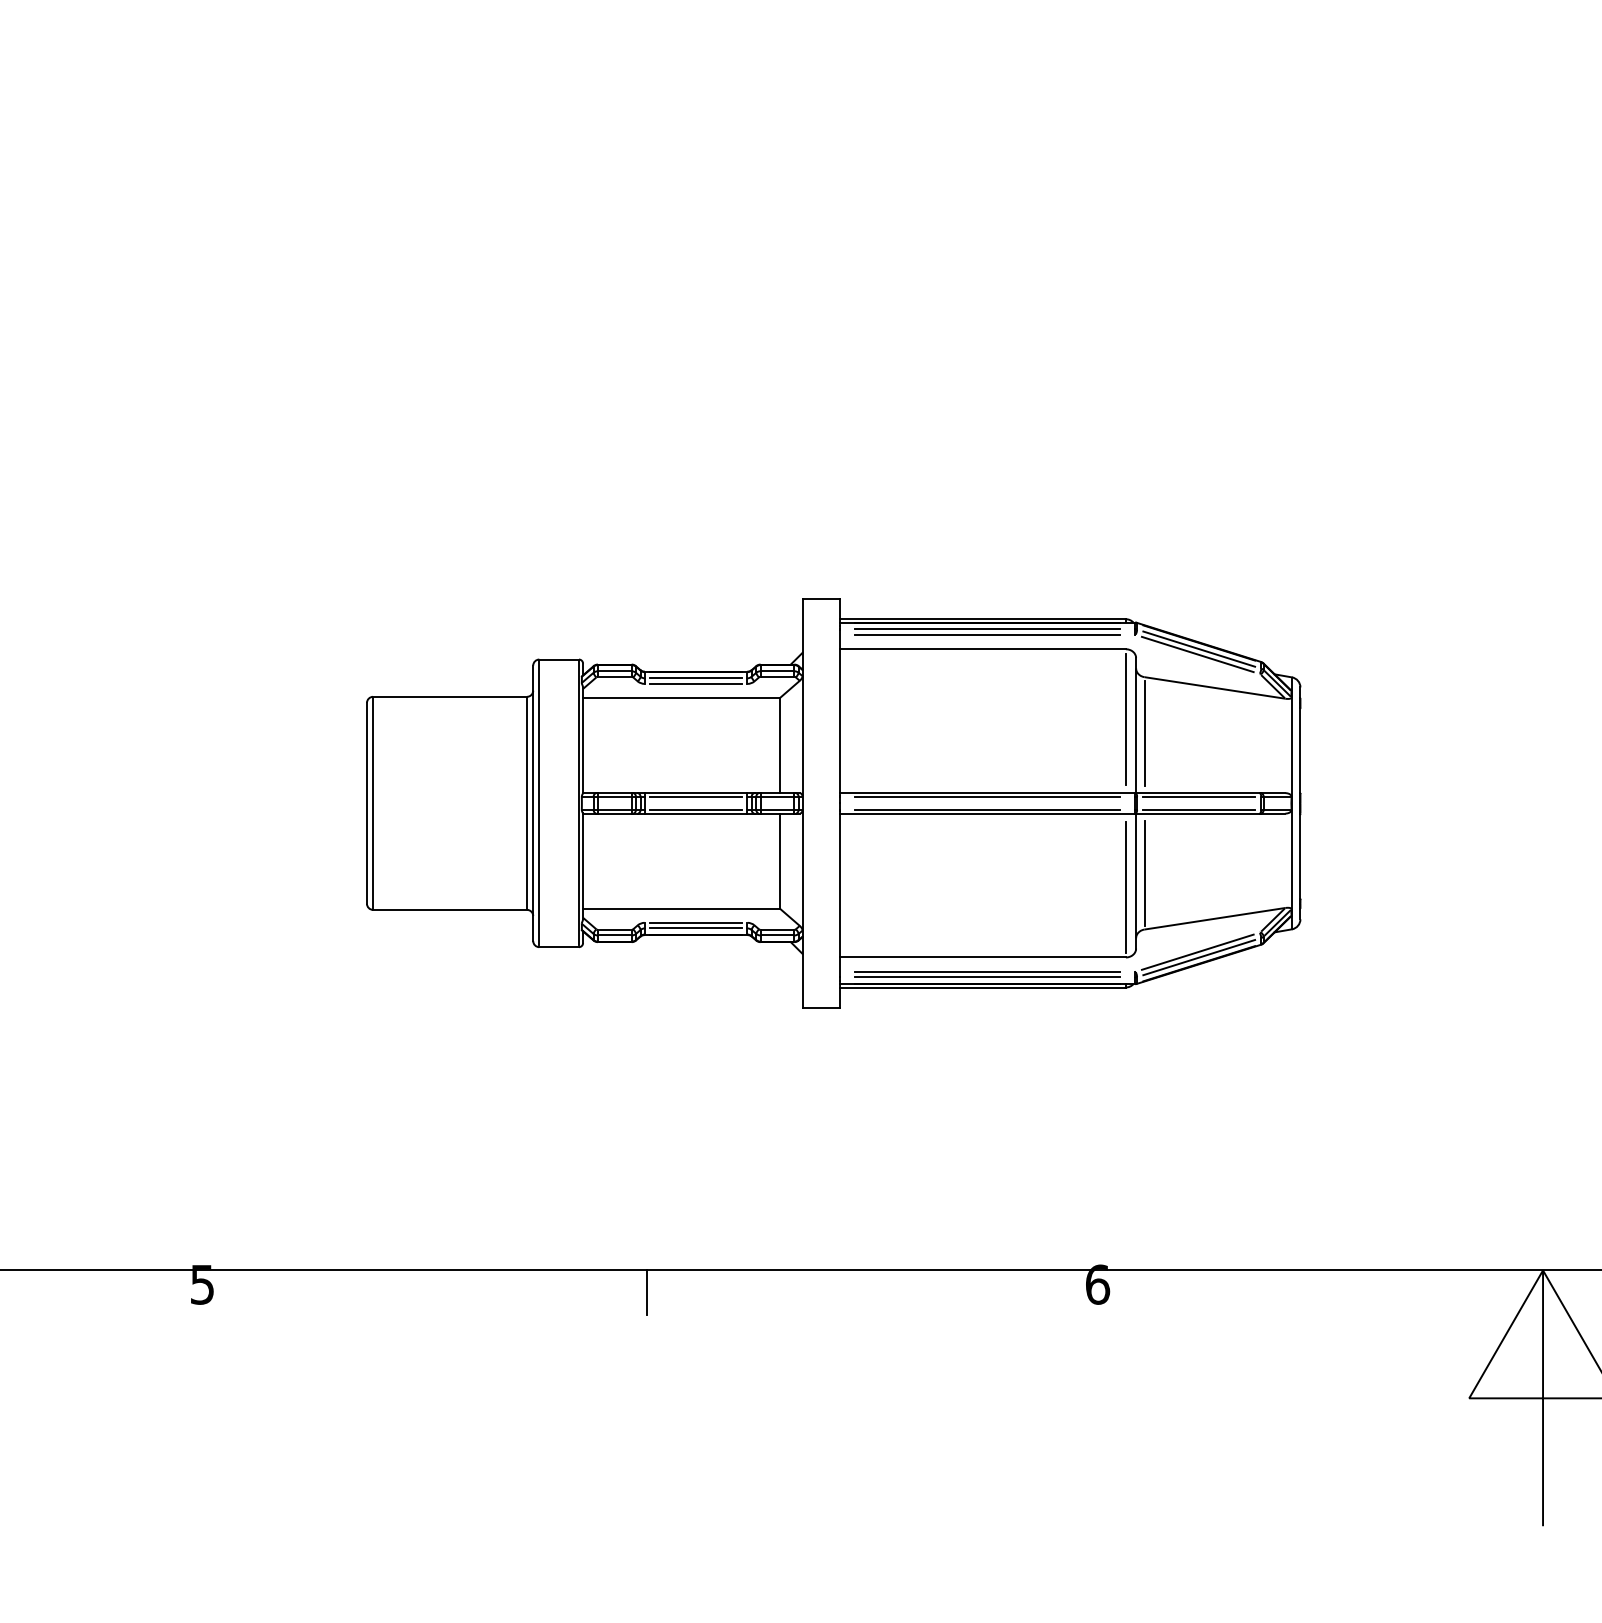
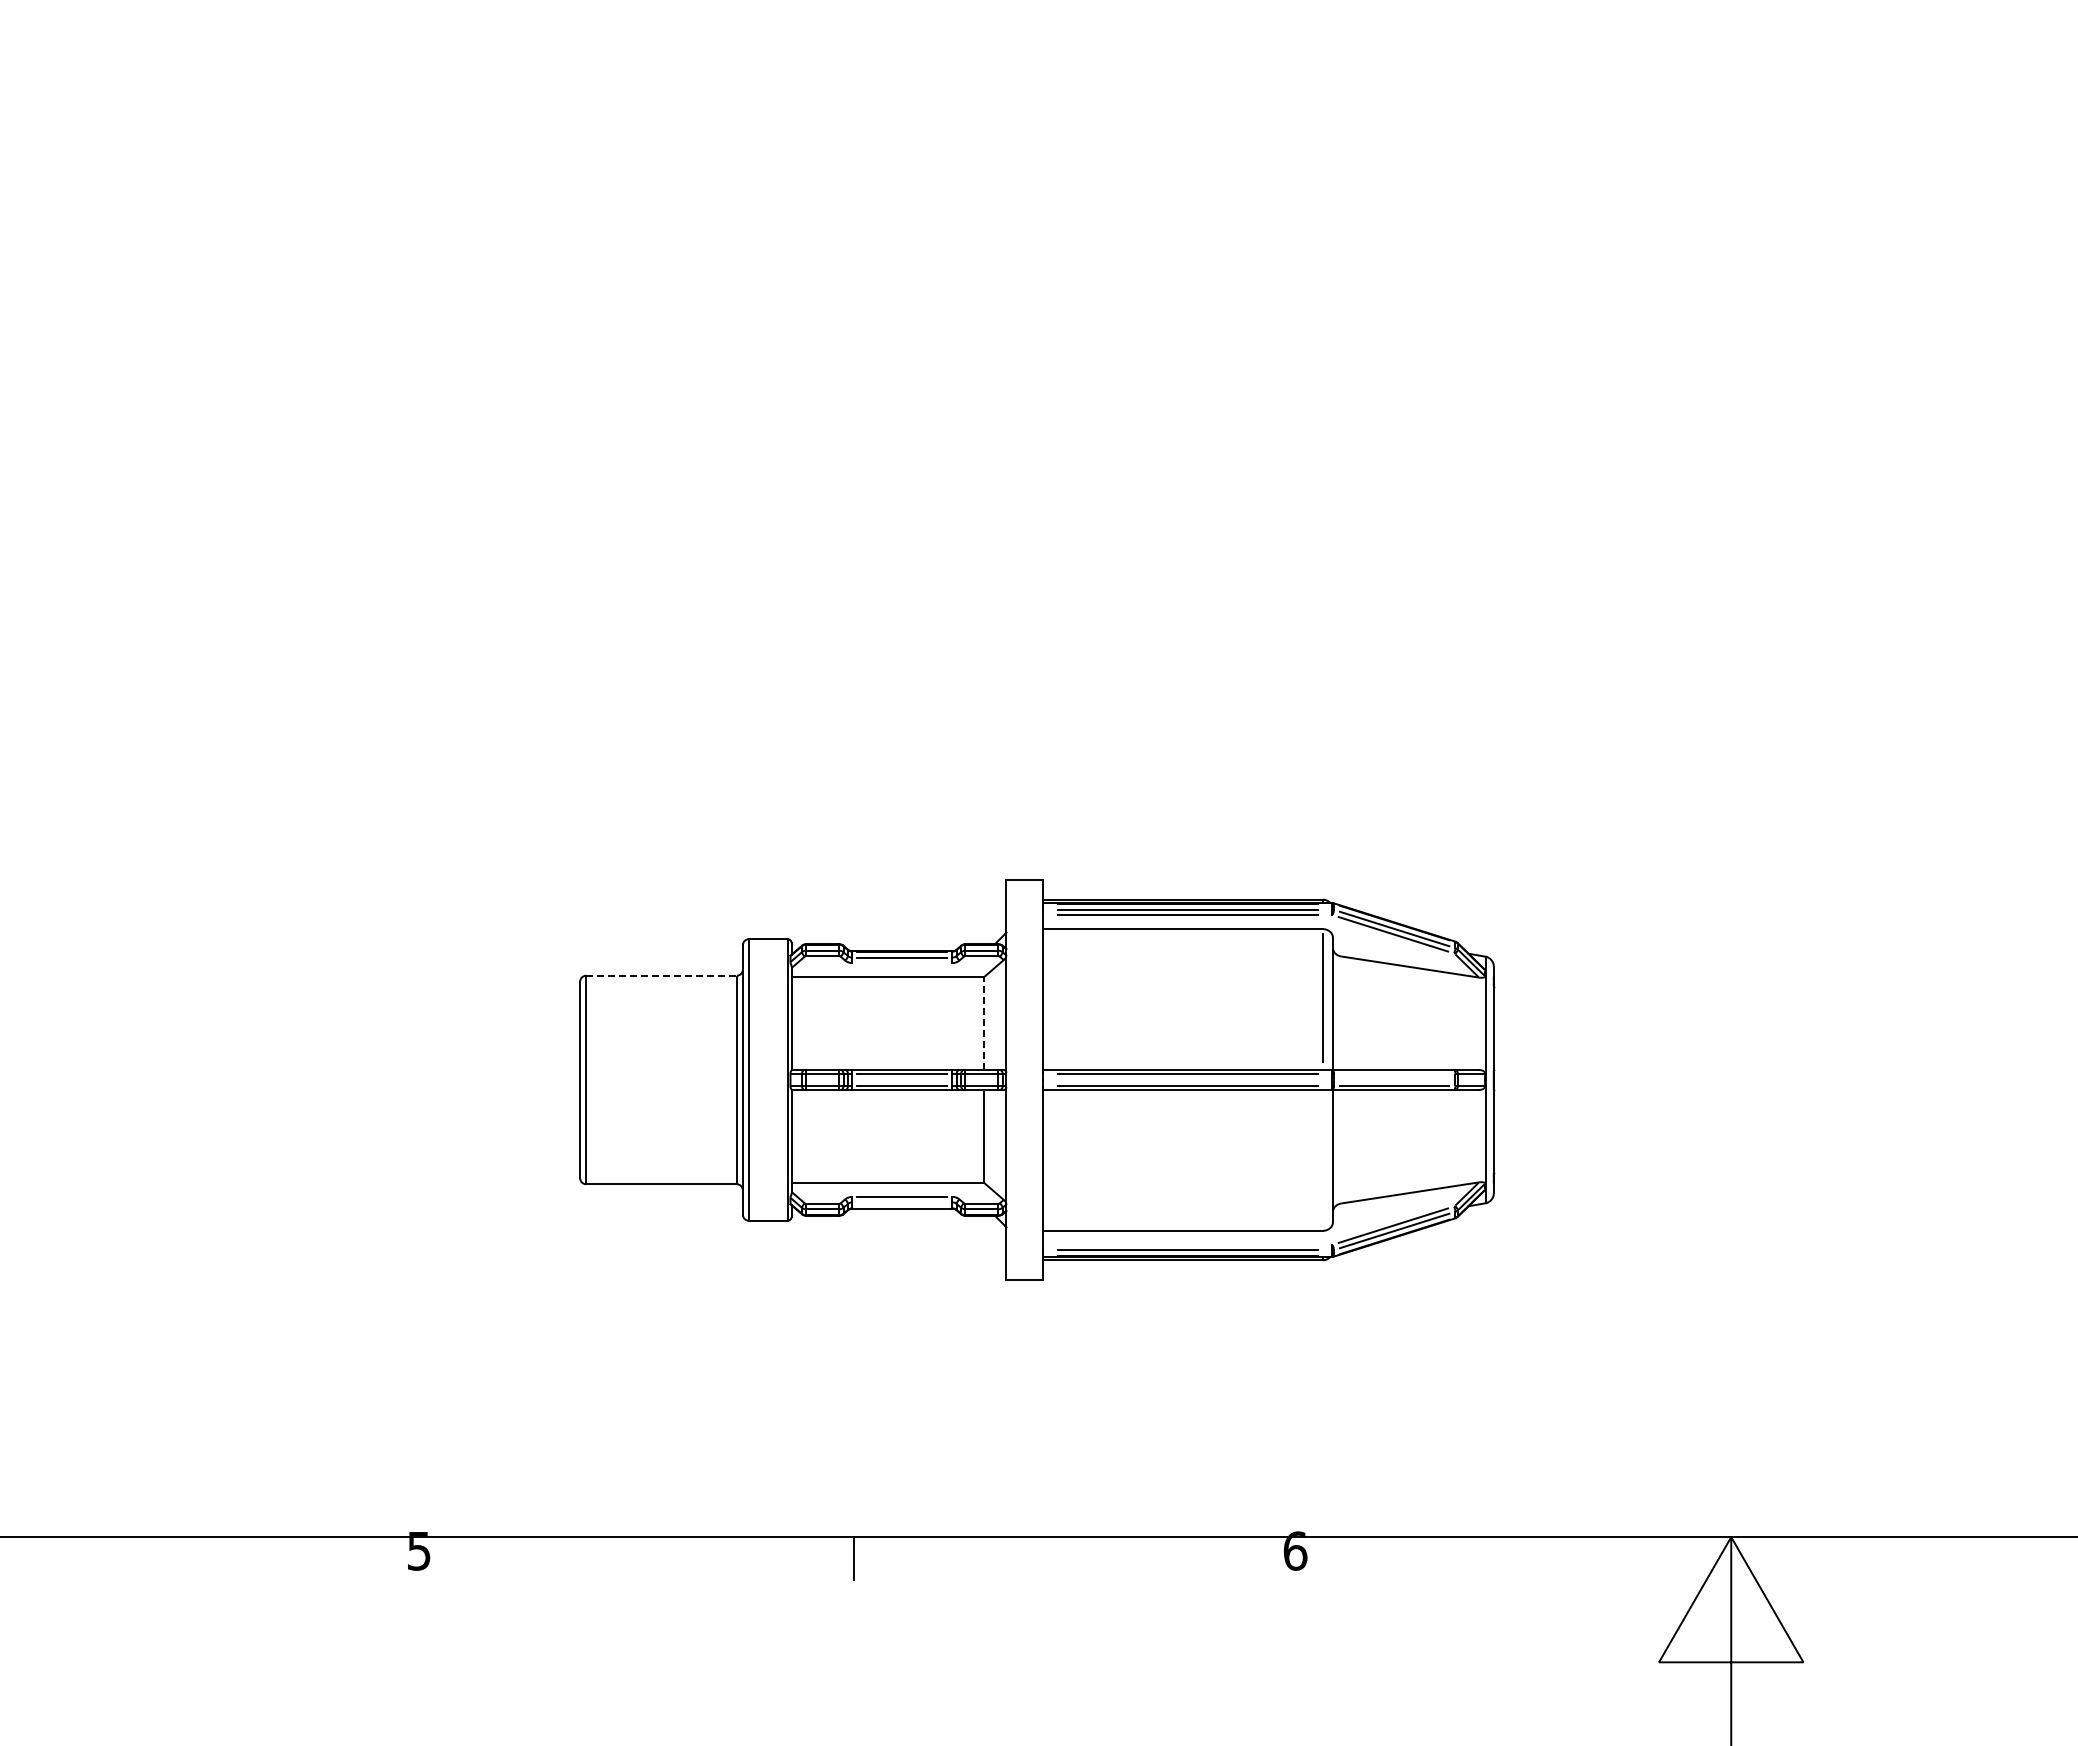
line: (696, 684) -> (902, 963), removed
line: (451, 696) -> (662, 975), solid -> dashed
line: (1144, 733) -> (1341, 1011), removed
line: (780, 744) -> (984, 1022), solid -> dashed
line: (1198, 796) -> (1394, 1073), removed
line: (1144, 872) -> (1341, 1147), removed
line: (1125, 887) -> (1322, 1162), removed
line: (696, 928) -> (902, 1202), removed
line: (696, 934) -> (902, 1208), removed
line: (987, 971) -> (1187, 1244), removed

